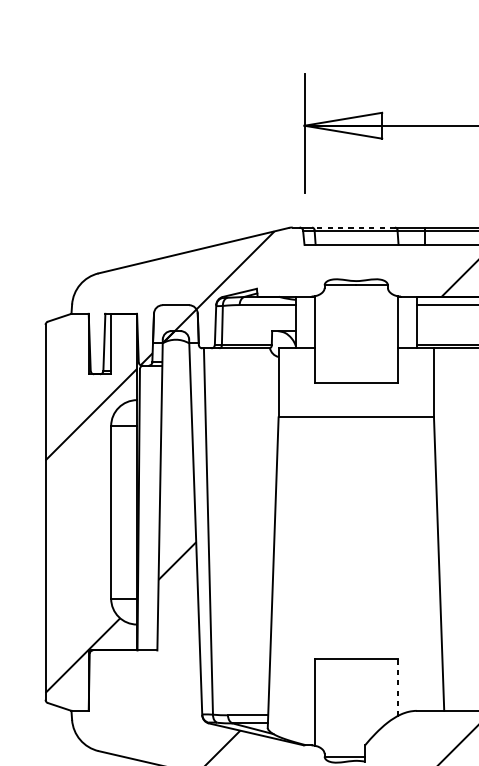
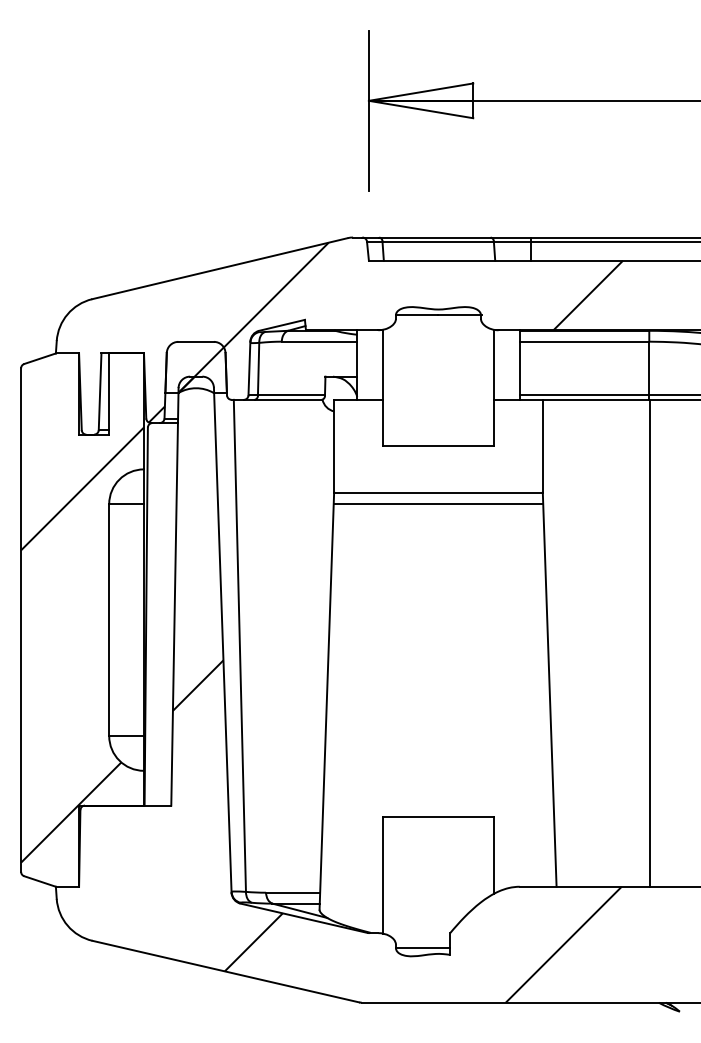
line: (353, 227) -> (434, 237), dashed -> solid
line: (356, 426) -> (438, 504), added
line: (398, 687) -> (494, 855), dashed -> solid

